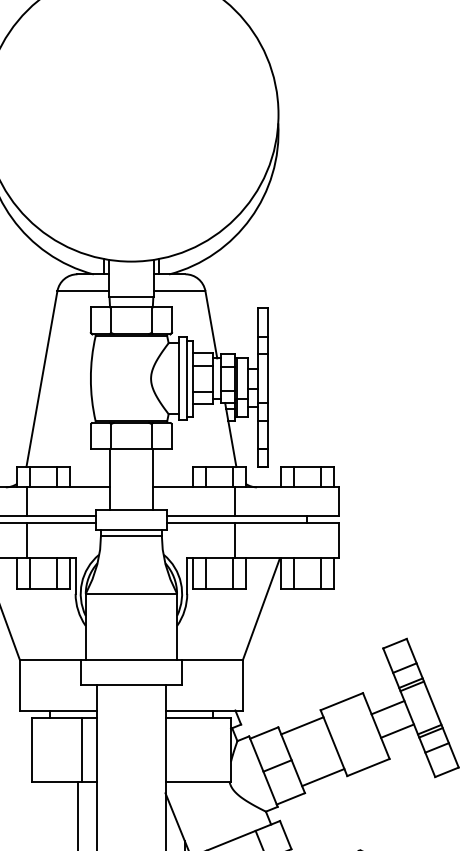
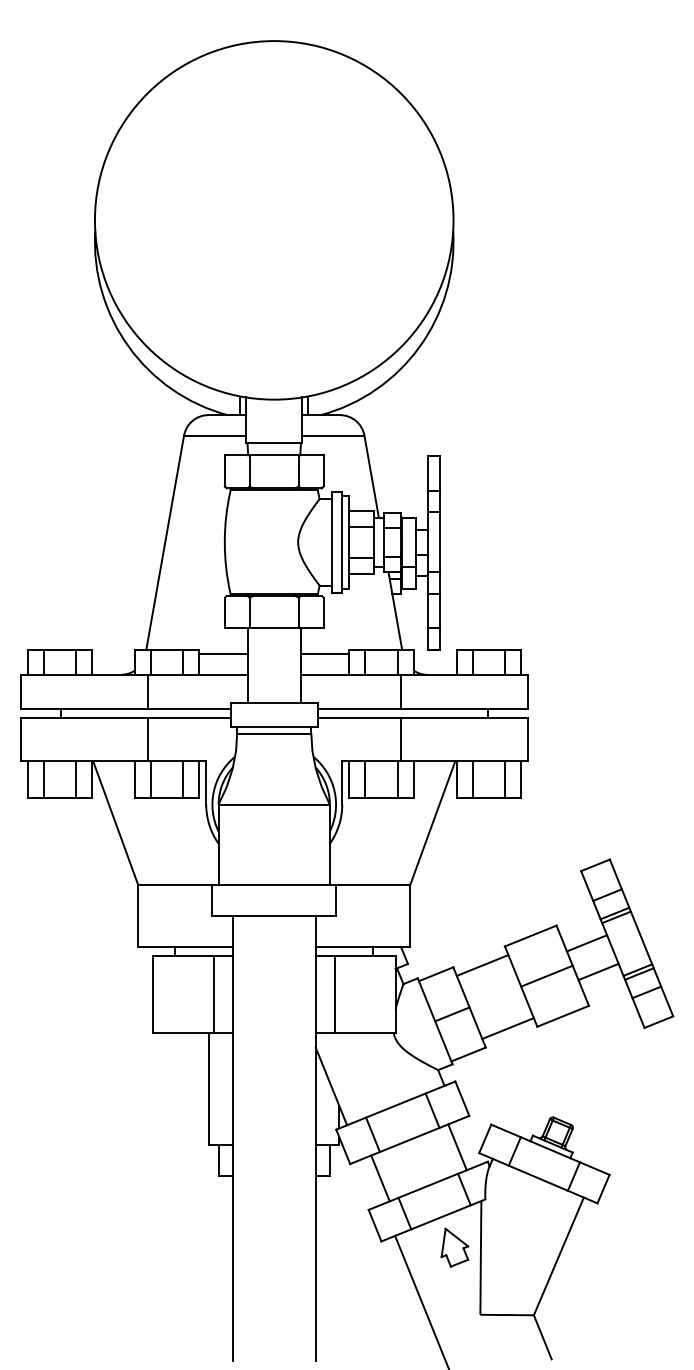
line: (89, 470) -> (223, 654), added
line: (172, 470) -> (324, 654), added
line: (354, 734) -> (546, 975), added
line: (180, 749) -> (334, 994), added

